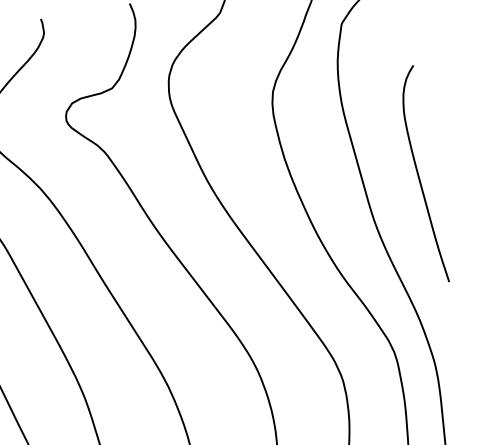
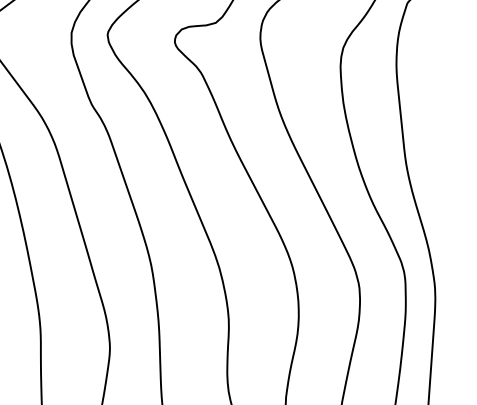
curve: (419, 175) -> (448, 134), removed

